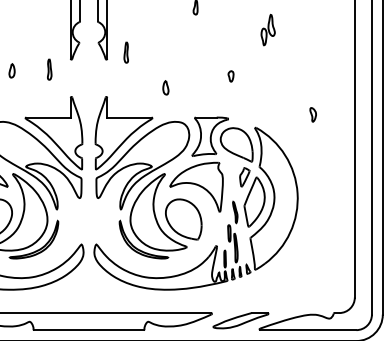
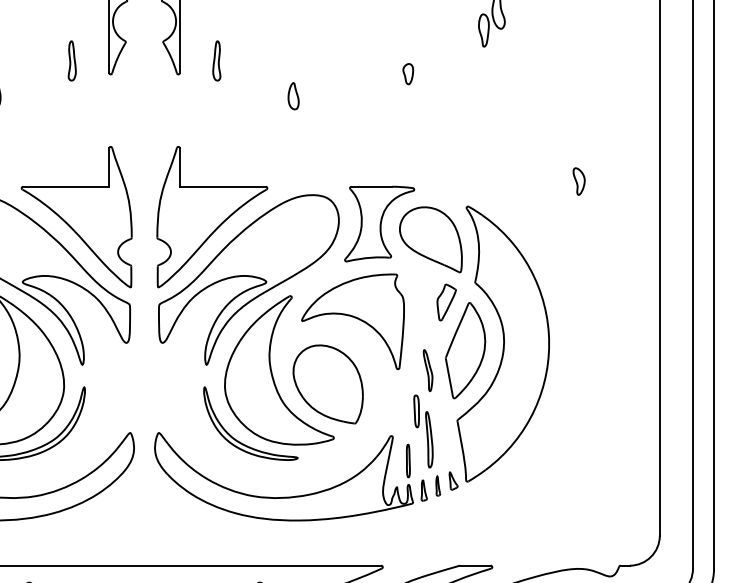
part: (49, 69) -> (71, 60), moved
part: (230, 76) -> (407, 74), moved
part: (165, 87) -> (292, 95), moved

